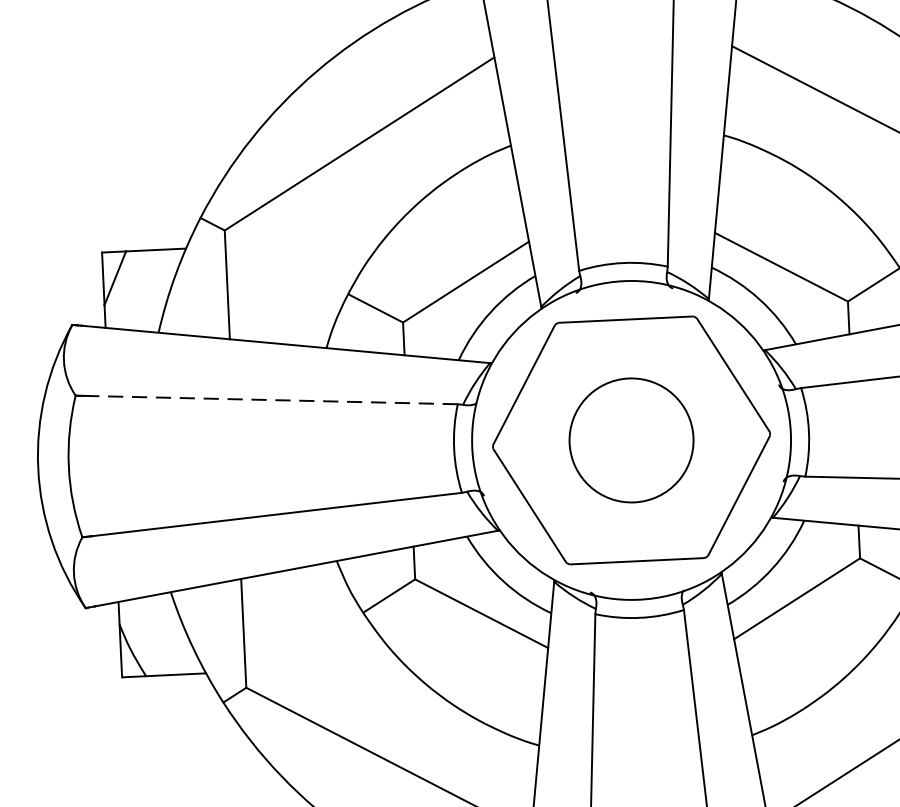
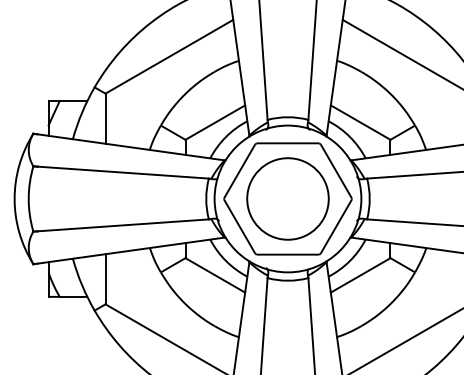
line: (271, 399) -> (123, 172), dashed -> solid
circle: (630, 439) -> (287, 198), size x1.43

